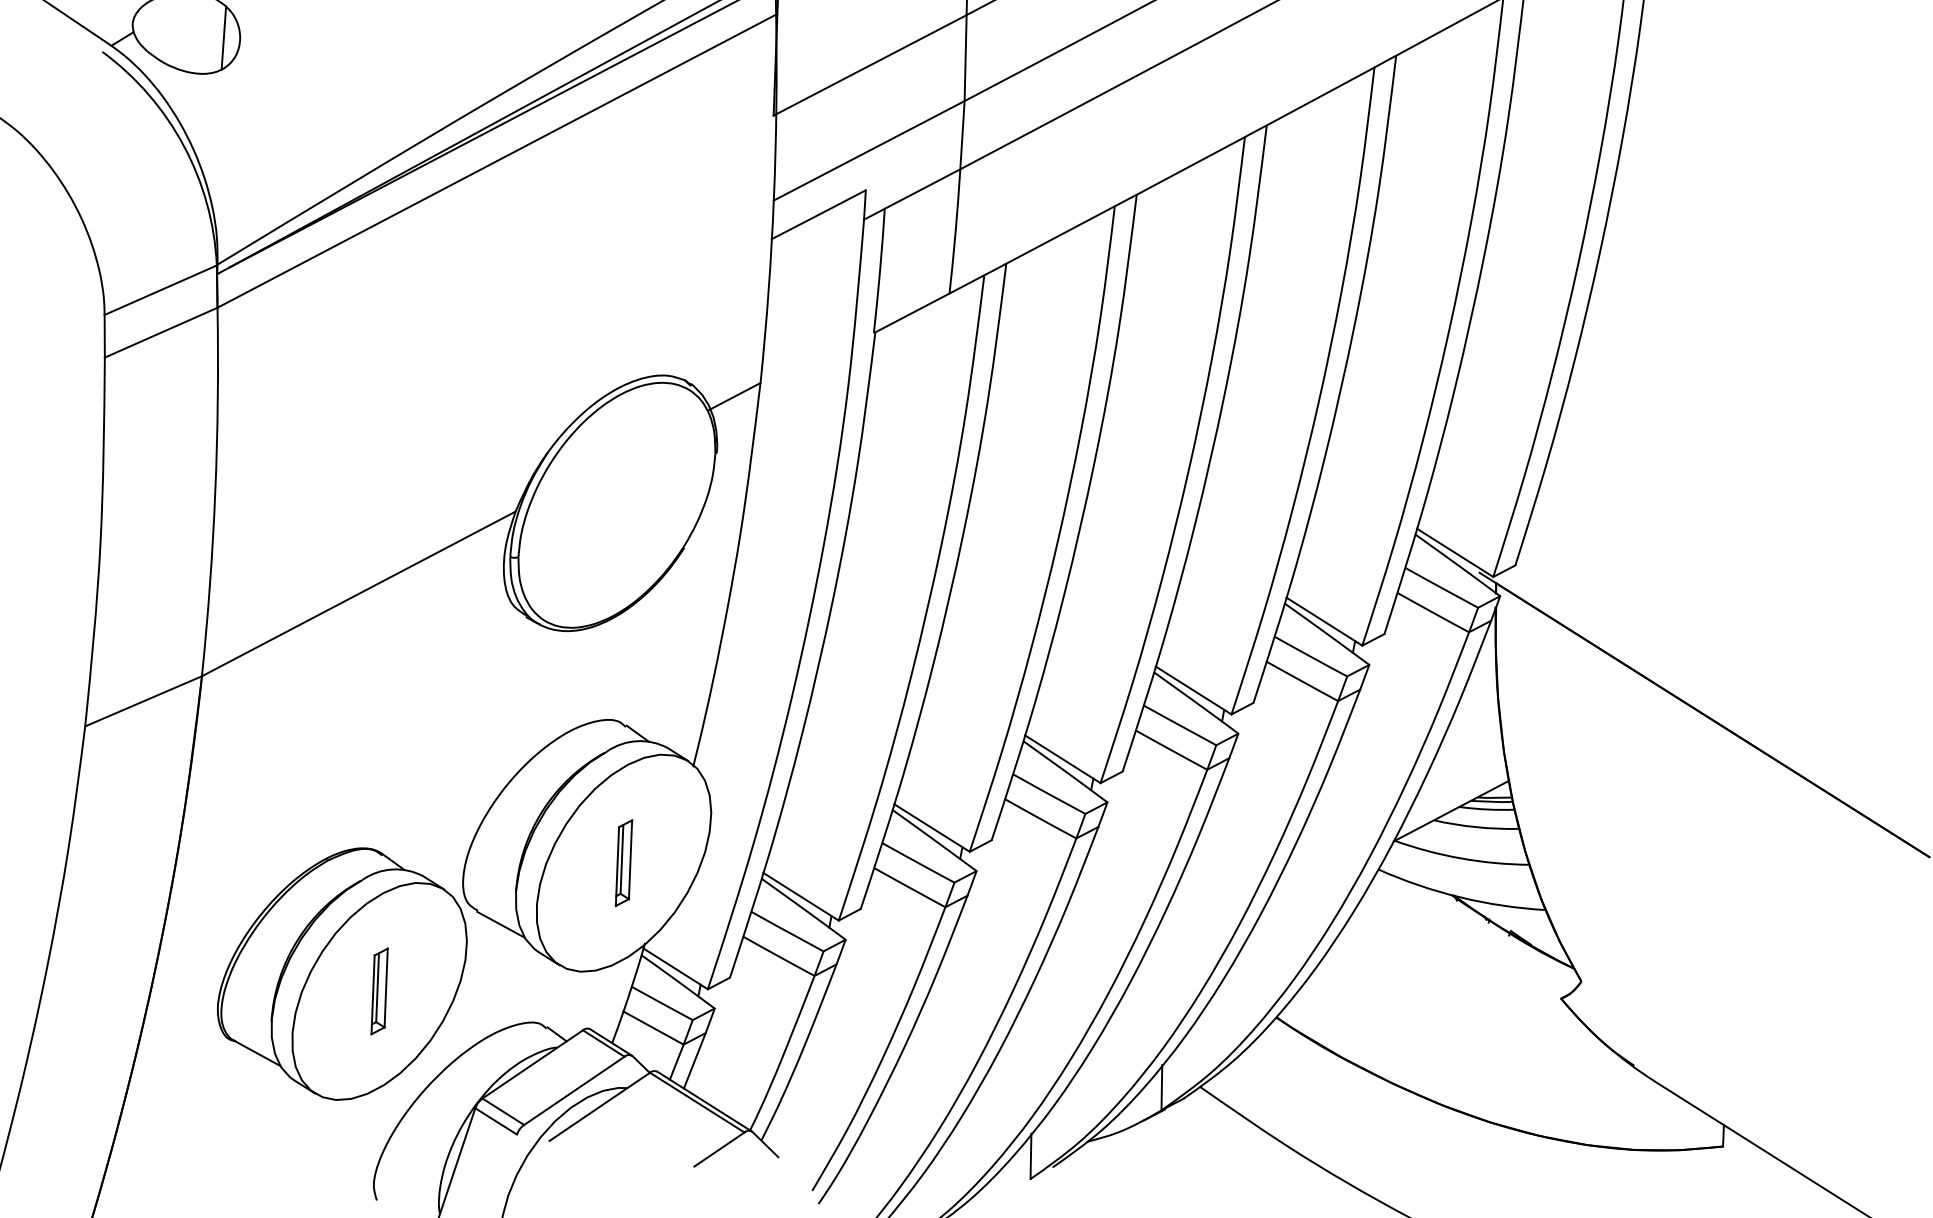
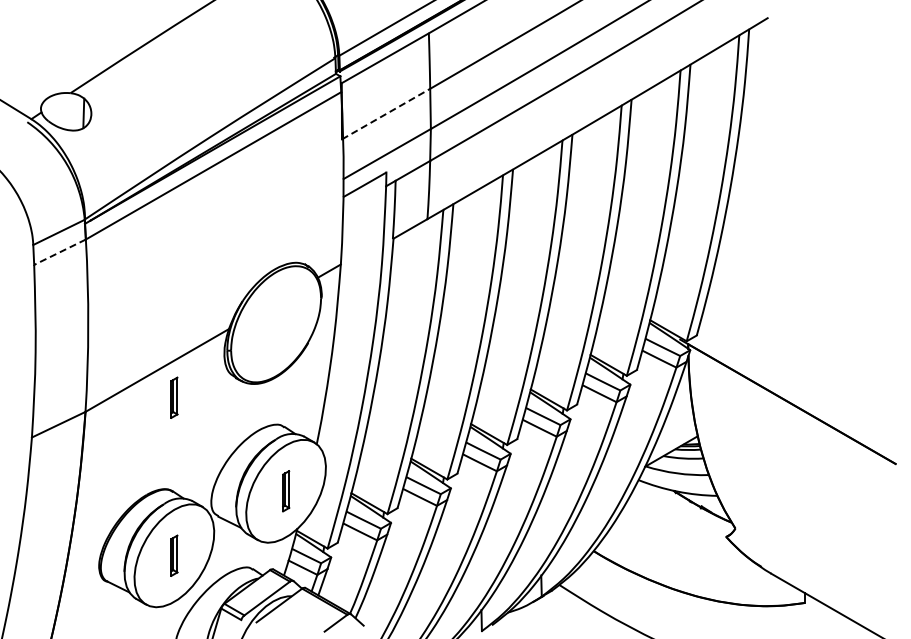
line: (870, 66) -> (386, 114), solid -> dashed
line: (162, 333) -> (60, 252), solid -> dashed
part: (393, 653) -> (174, 397), added

